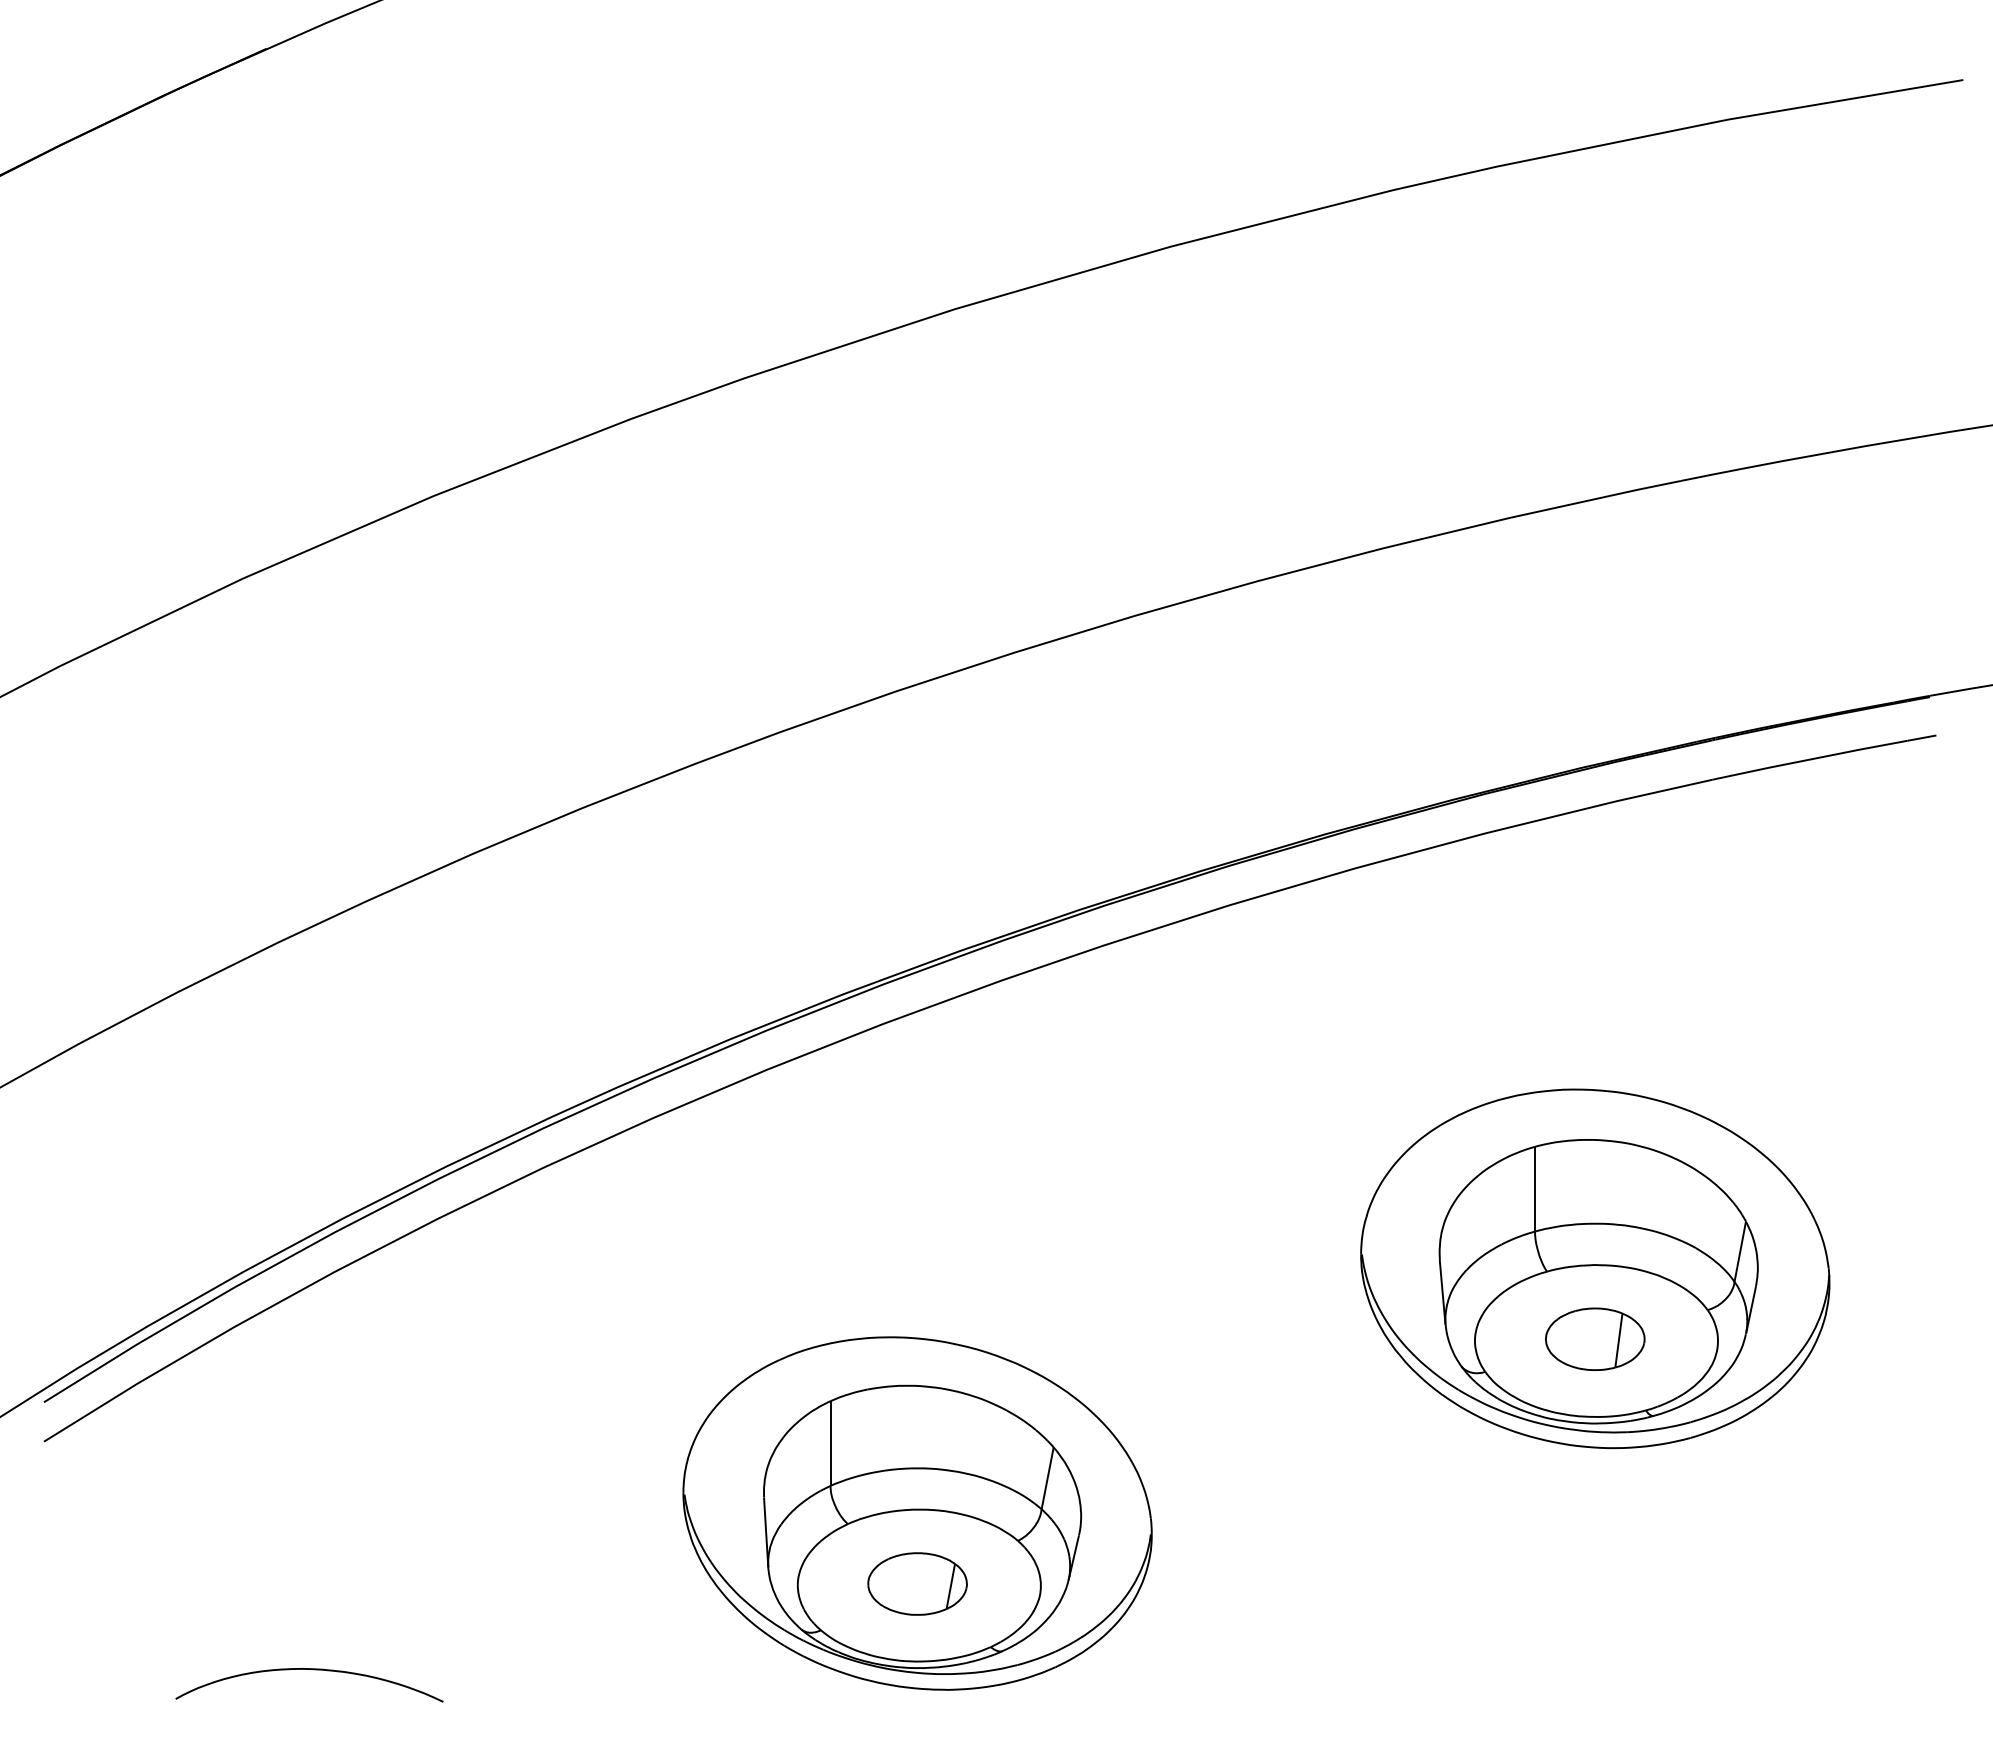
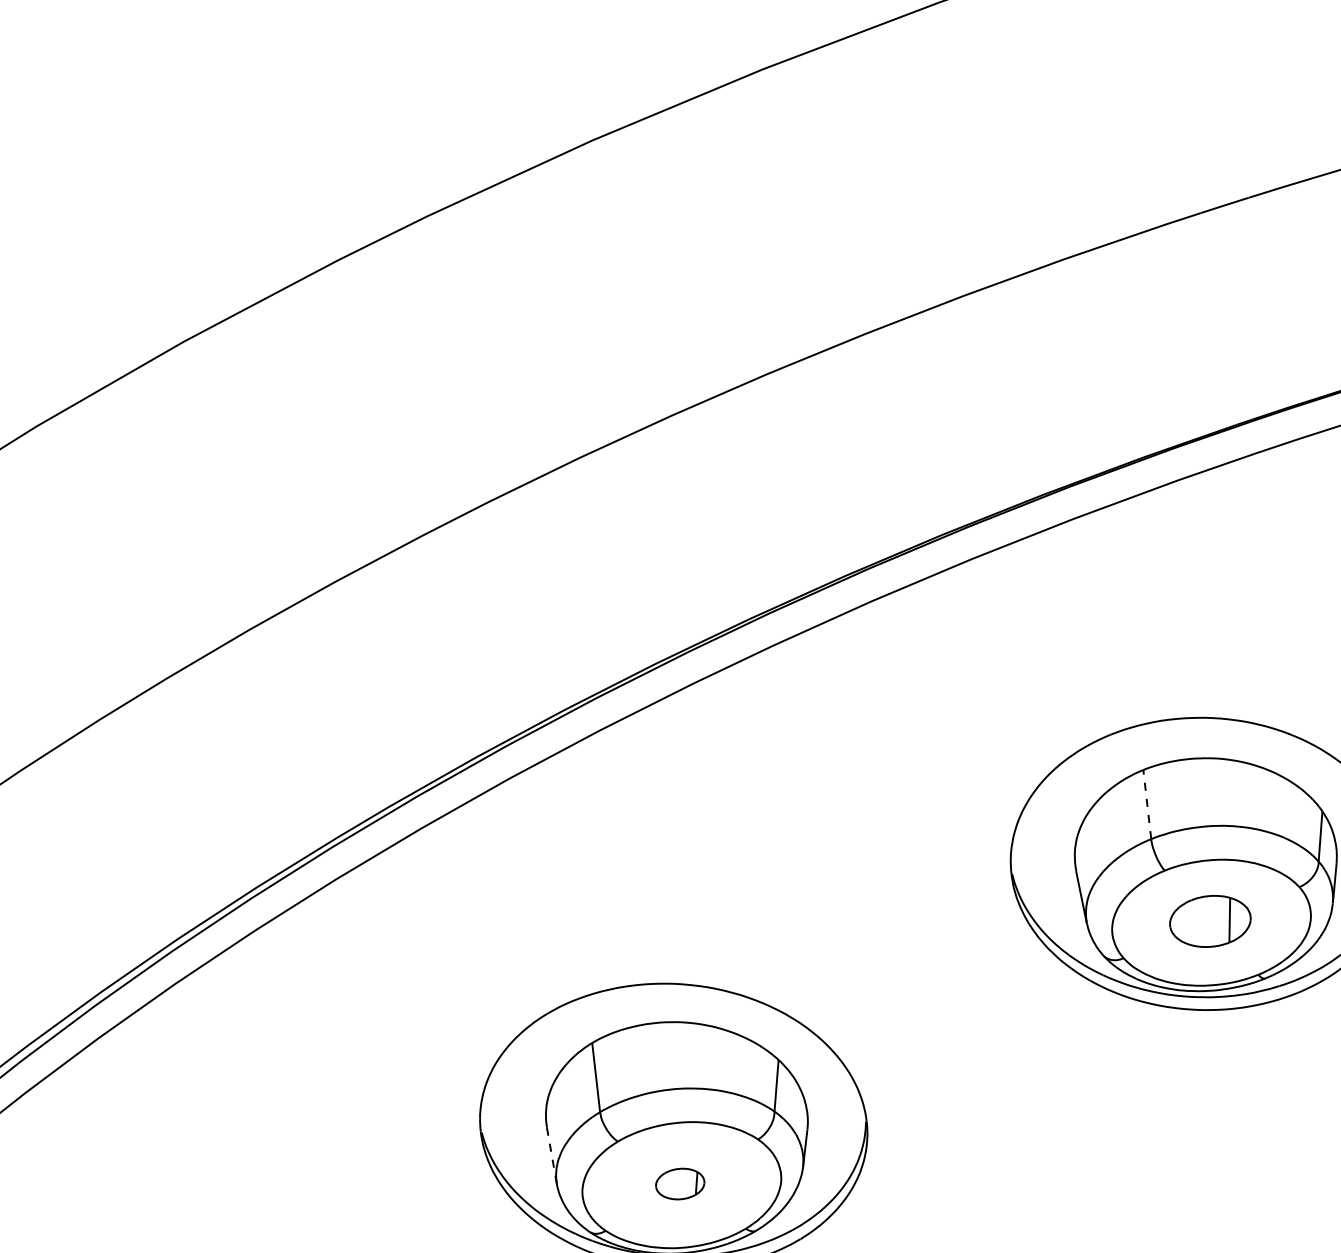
line: (1535, 1188) -> (1147, 803), solid -> dashed
line: (766, 1532) -> (552, 1156), solid -> dashed
part: (917, 1583) -> (680, 1183), size x0.6

